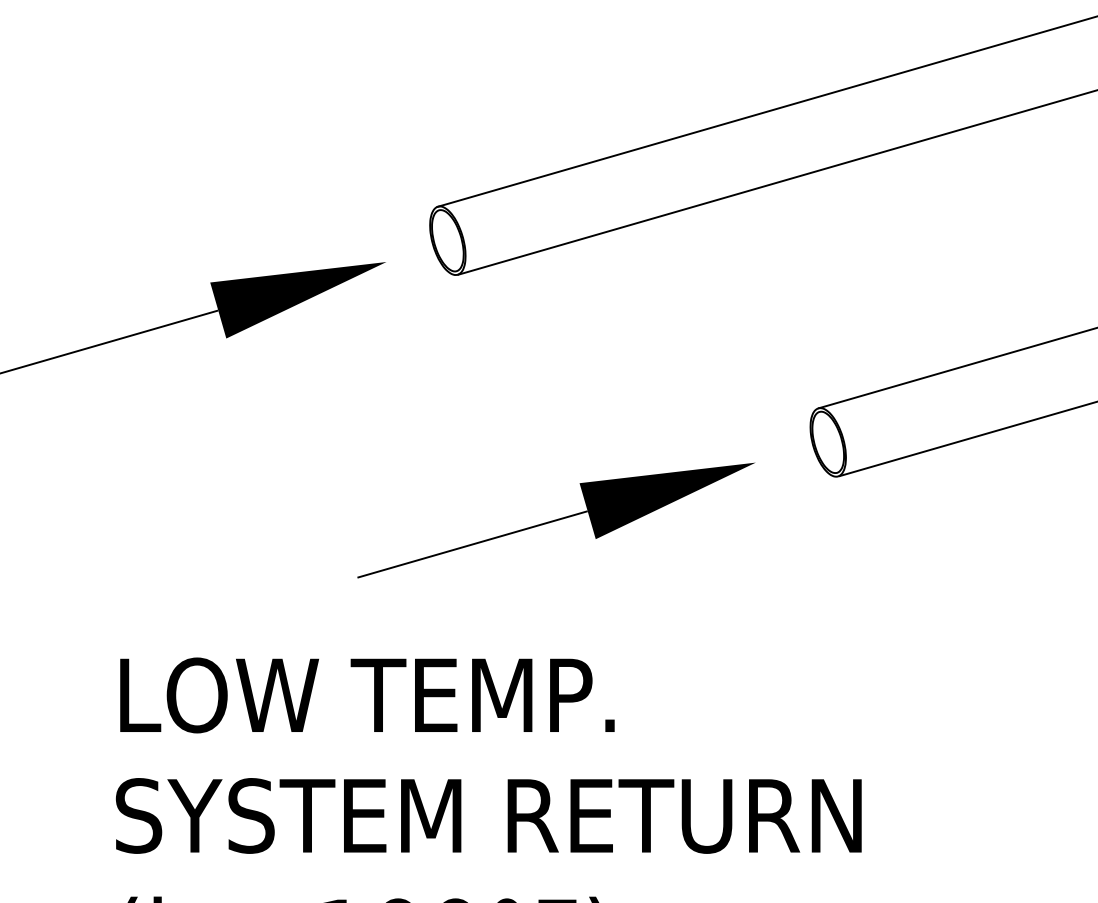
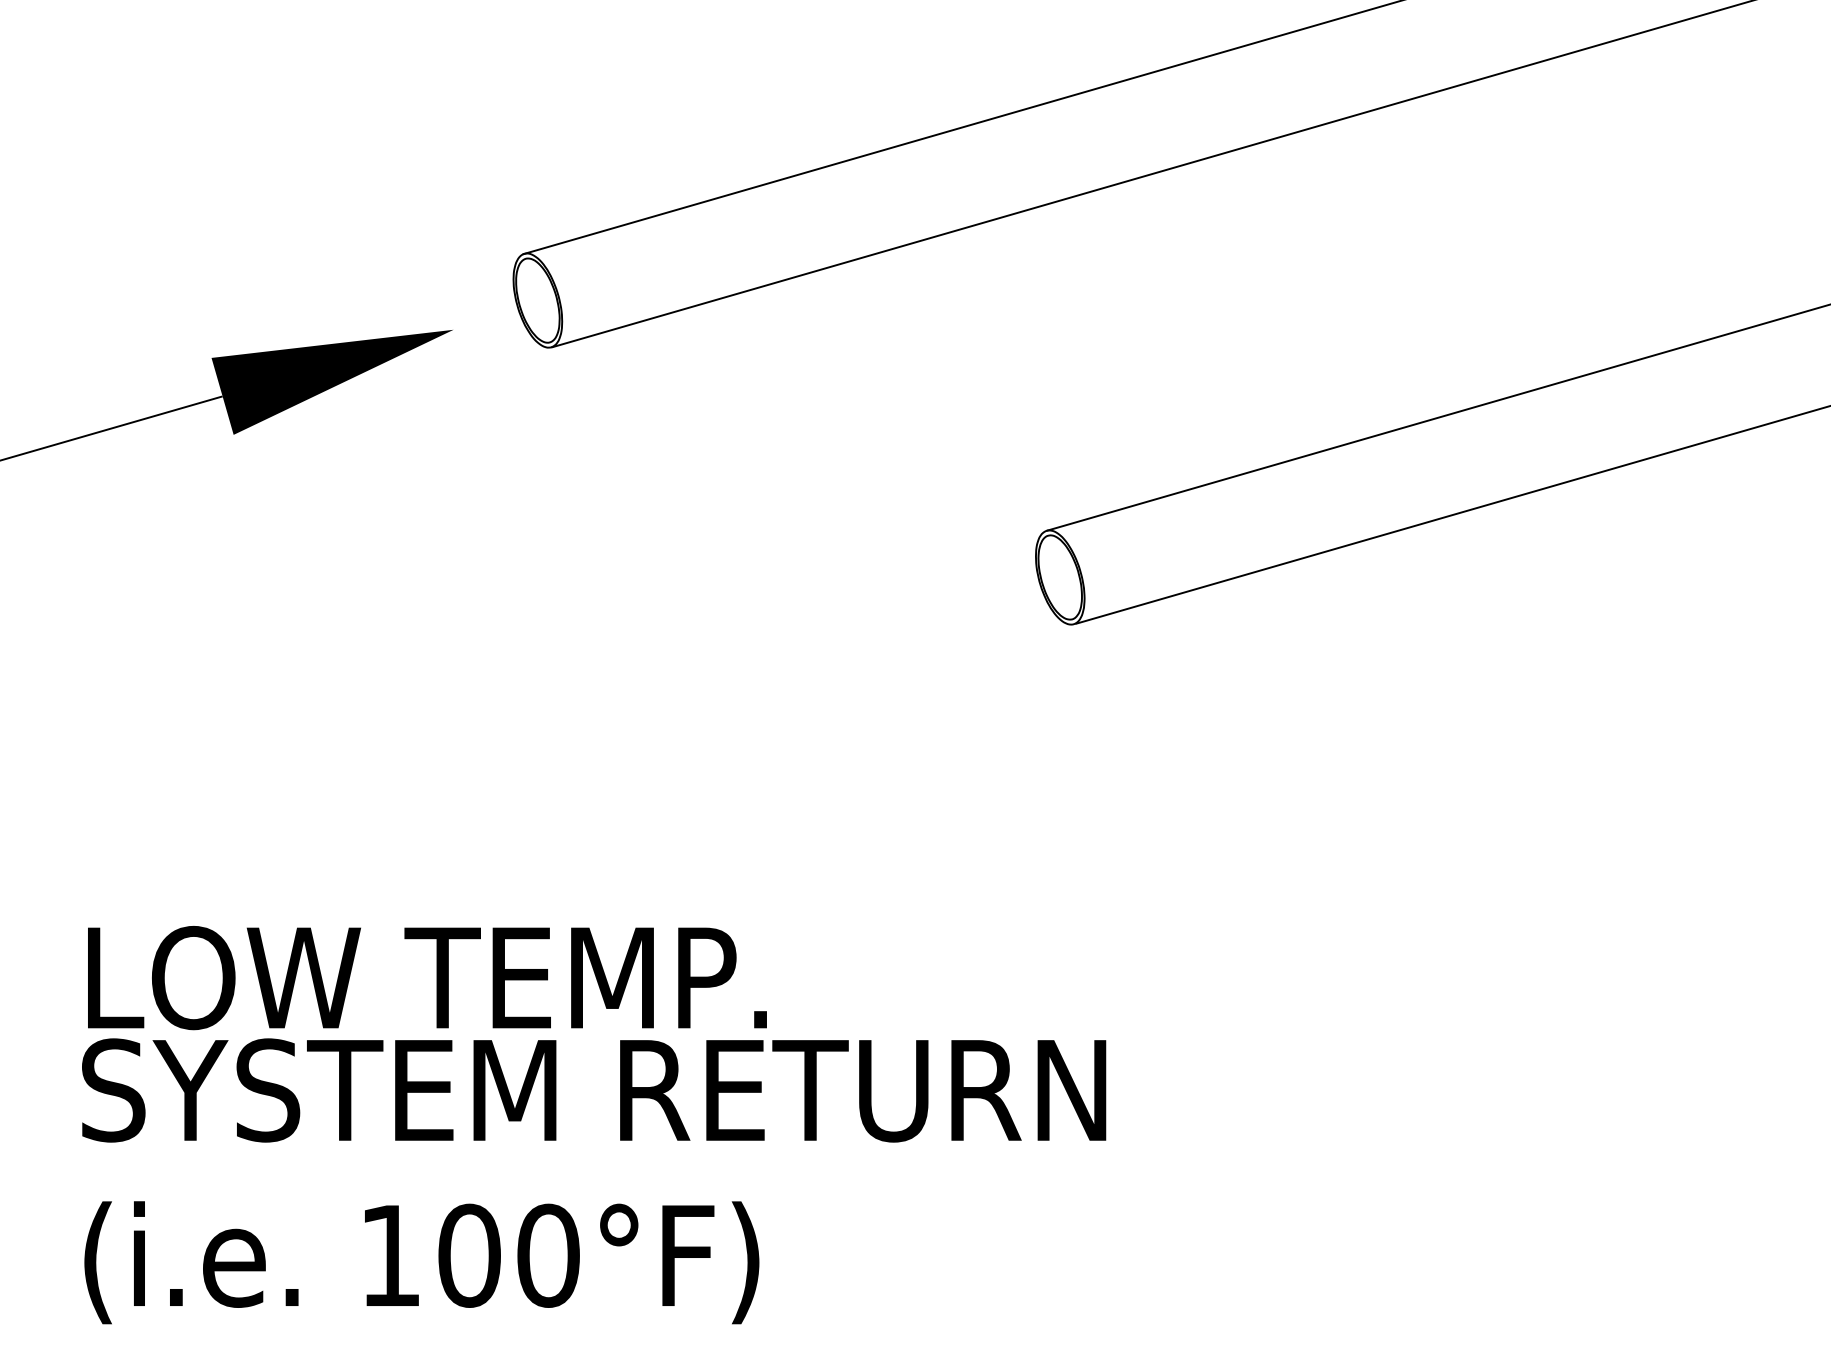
part: (556, 520) -> (686, 684), removed
text: (367, 695) -> (427, 978), moved

